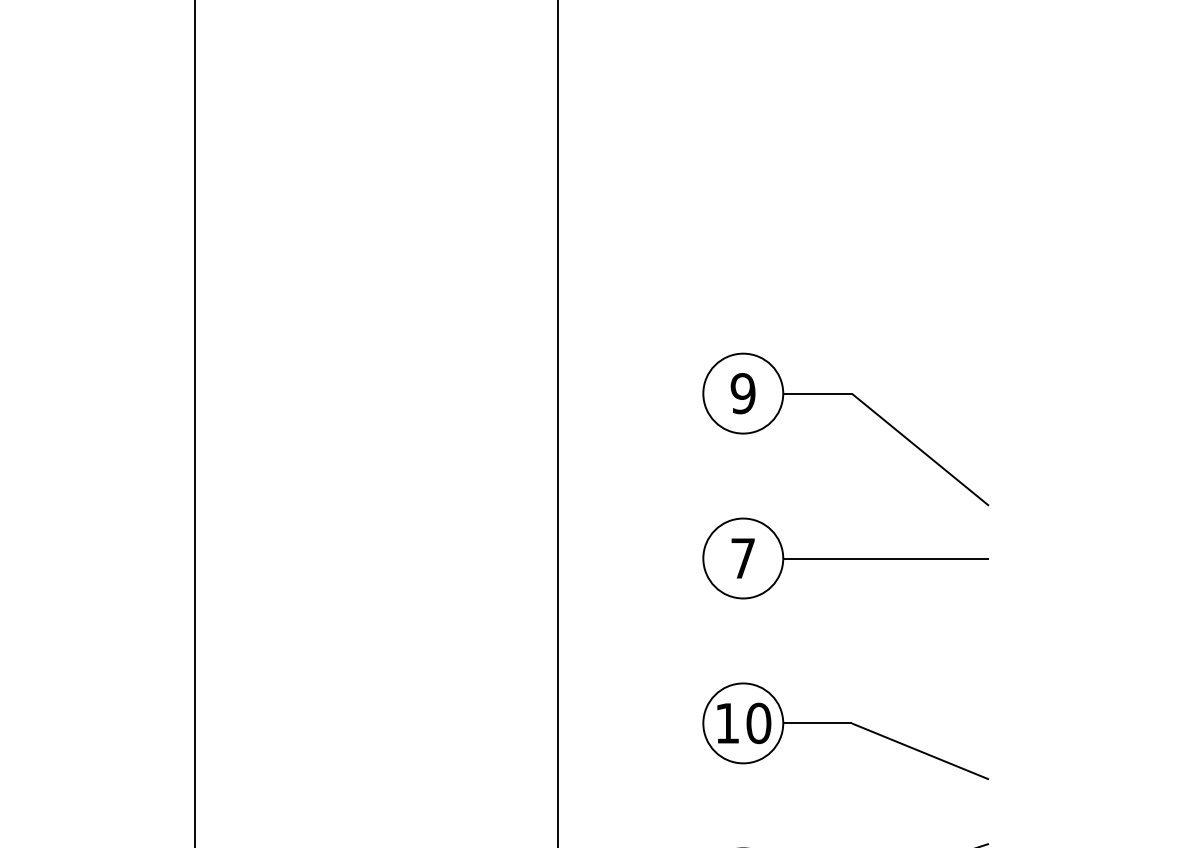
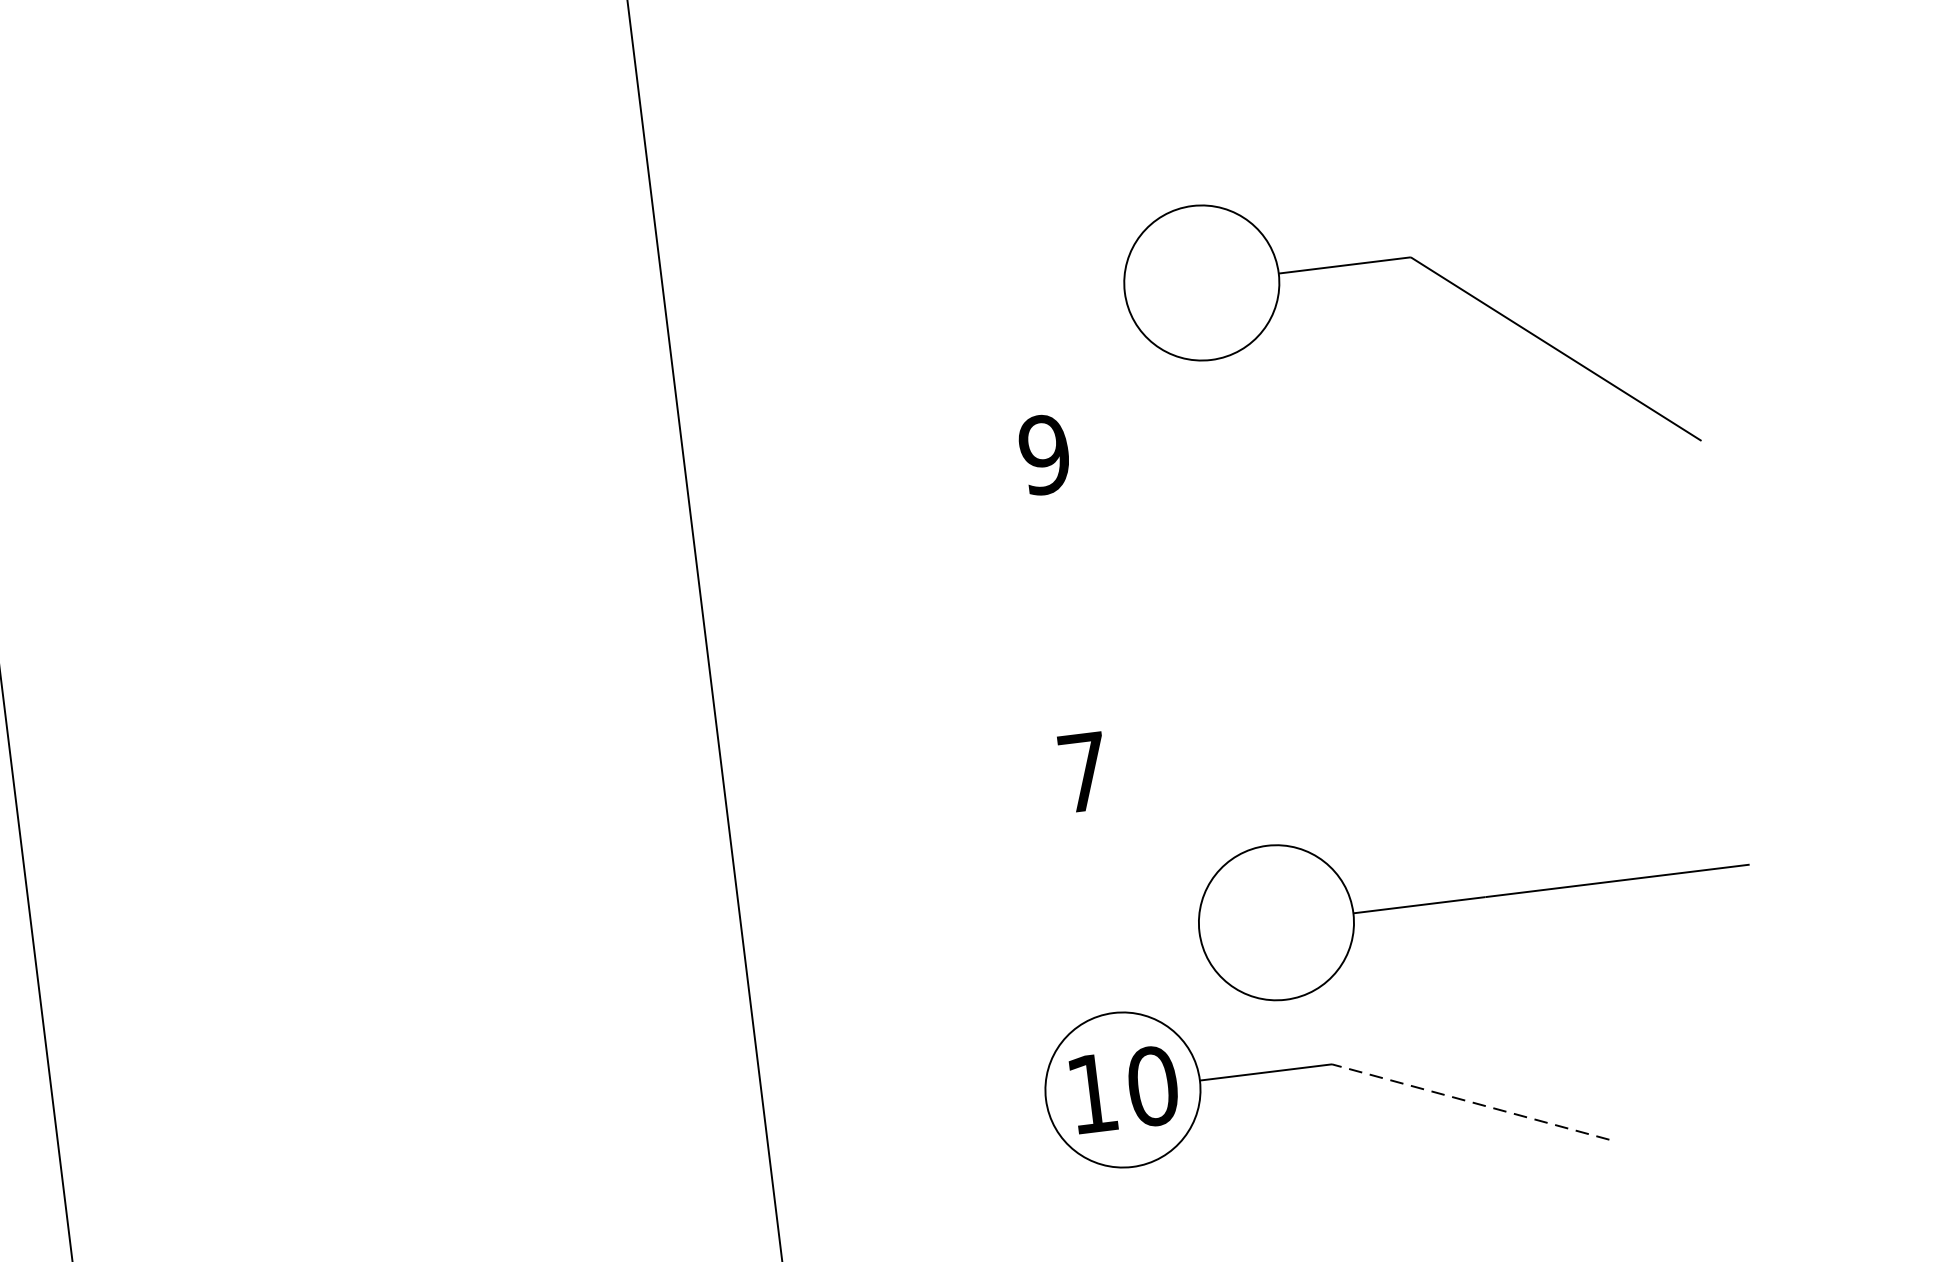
part: (865, 406) -> (1440, 278), moved
part: (845, 558) -> (1473, 898), moved
line: (919, 751) -> (1469, 1102), solid -> dashed

